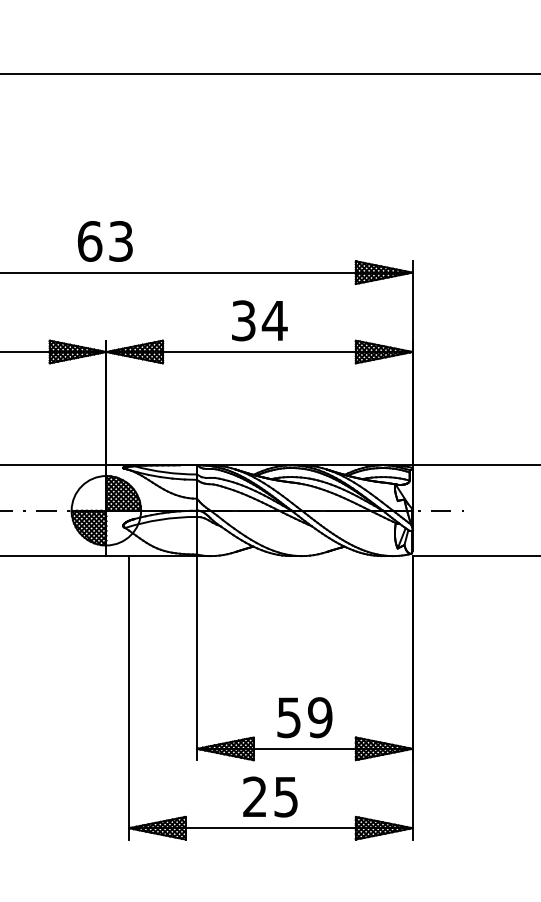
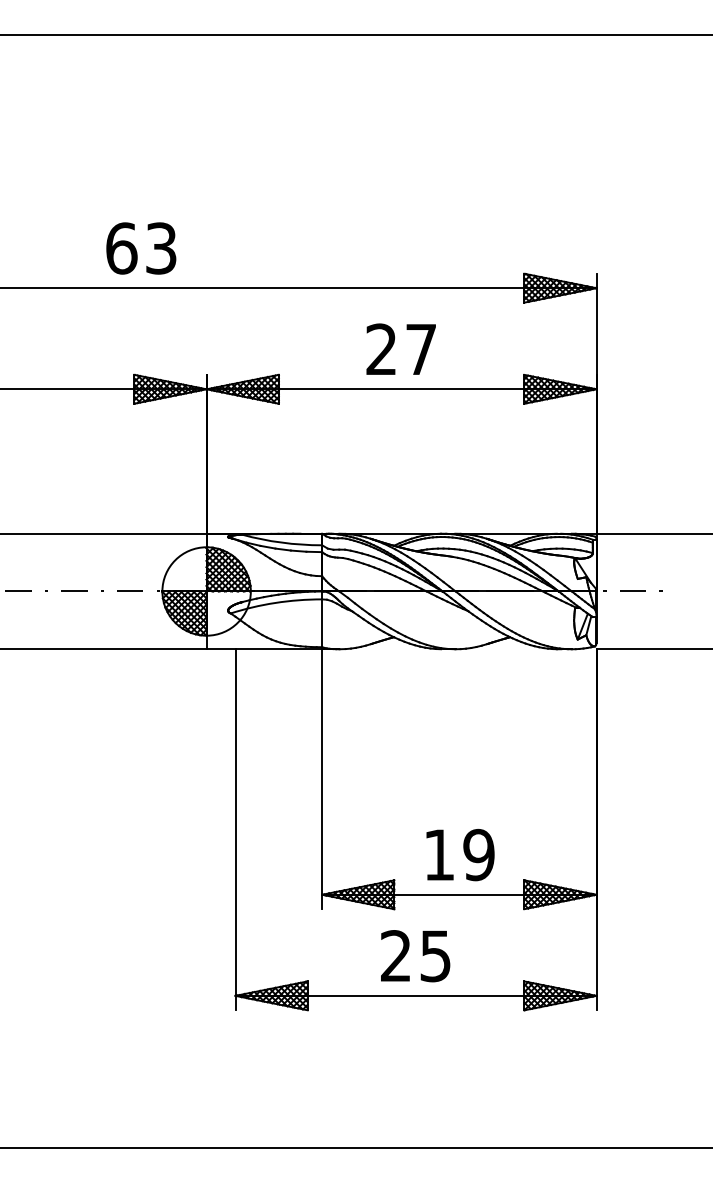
text: (105, 241) -> (141, 248), moved
text: (259, 320) -> (401, 349), 34 -> 27
text: (288, 718) -> (438, 855), 59 -> 19

